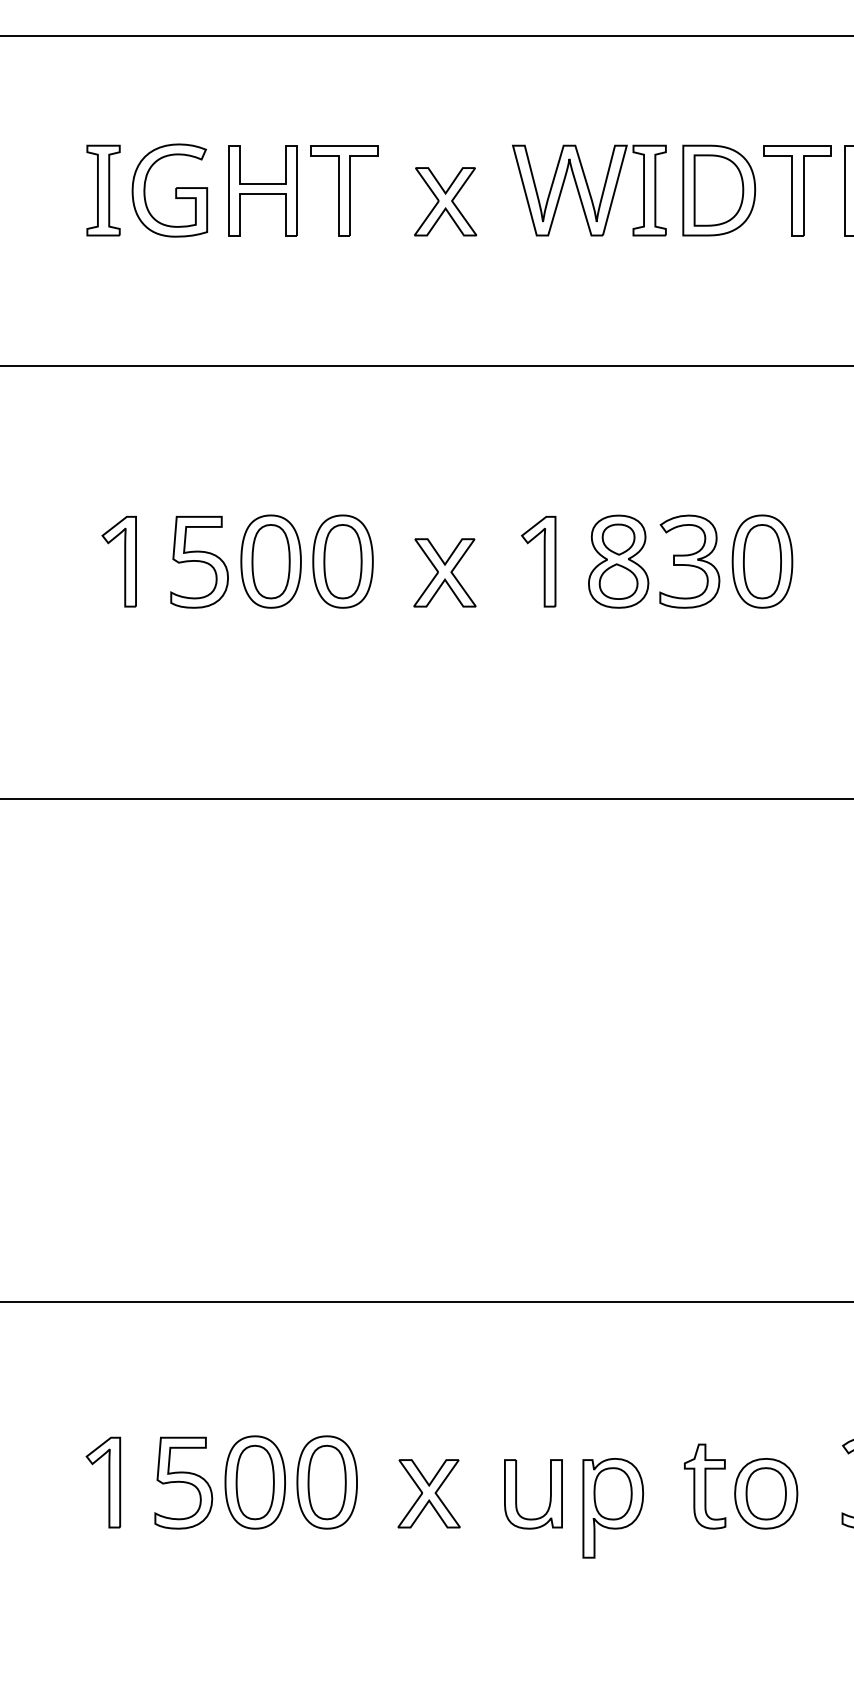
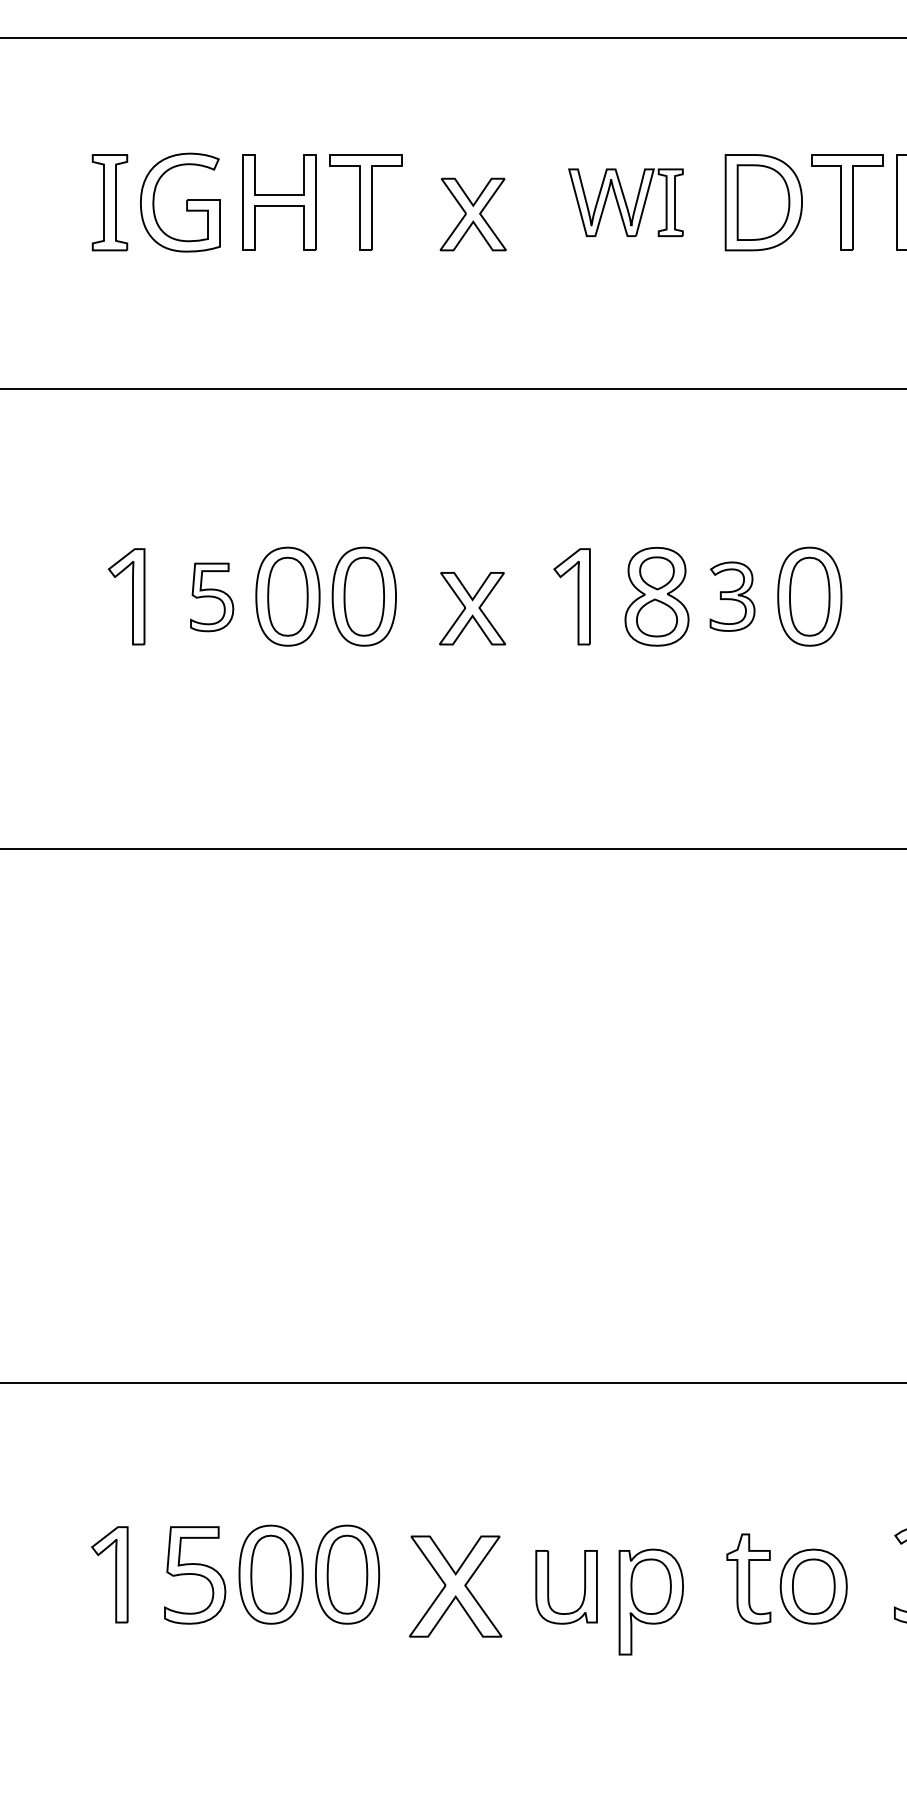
part: (588, 190) -> (625, 202), size x0.7
part: (689, 561) -> (732, 596), size x0.7
part: (200, 562) -> (212, 597), size x0.7
part: (428, 1493) -> (455, 1586), size x1.4

